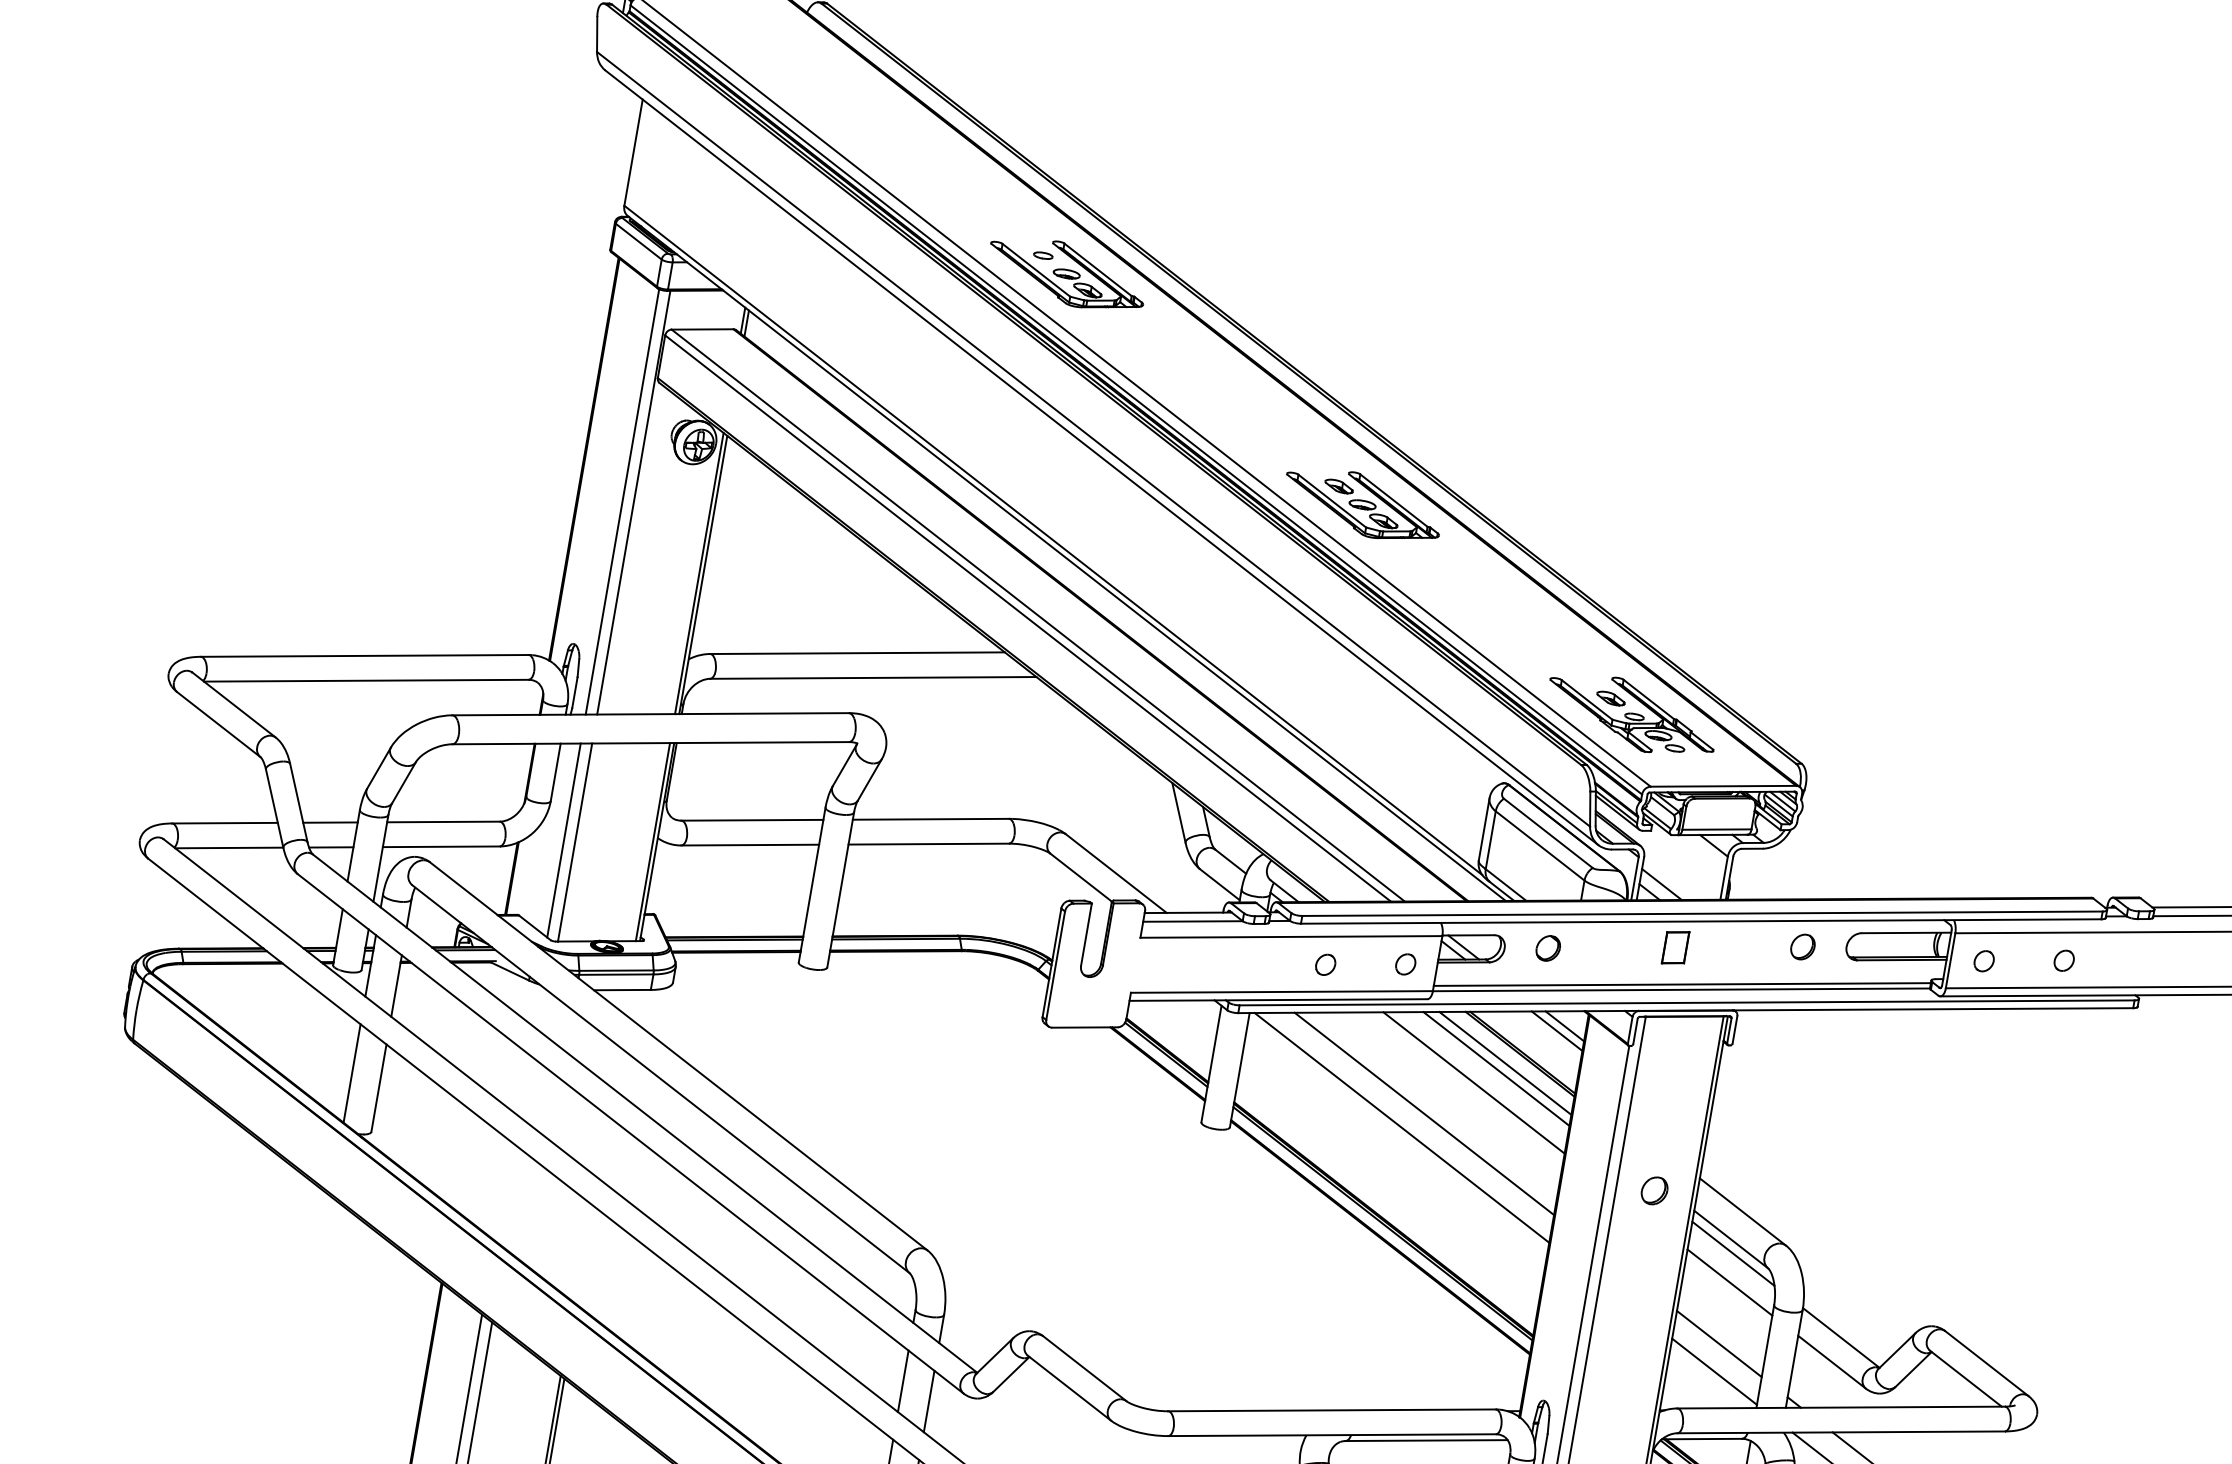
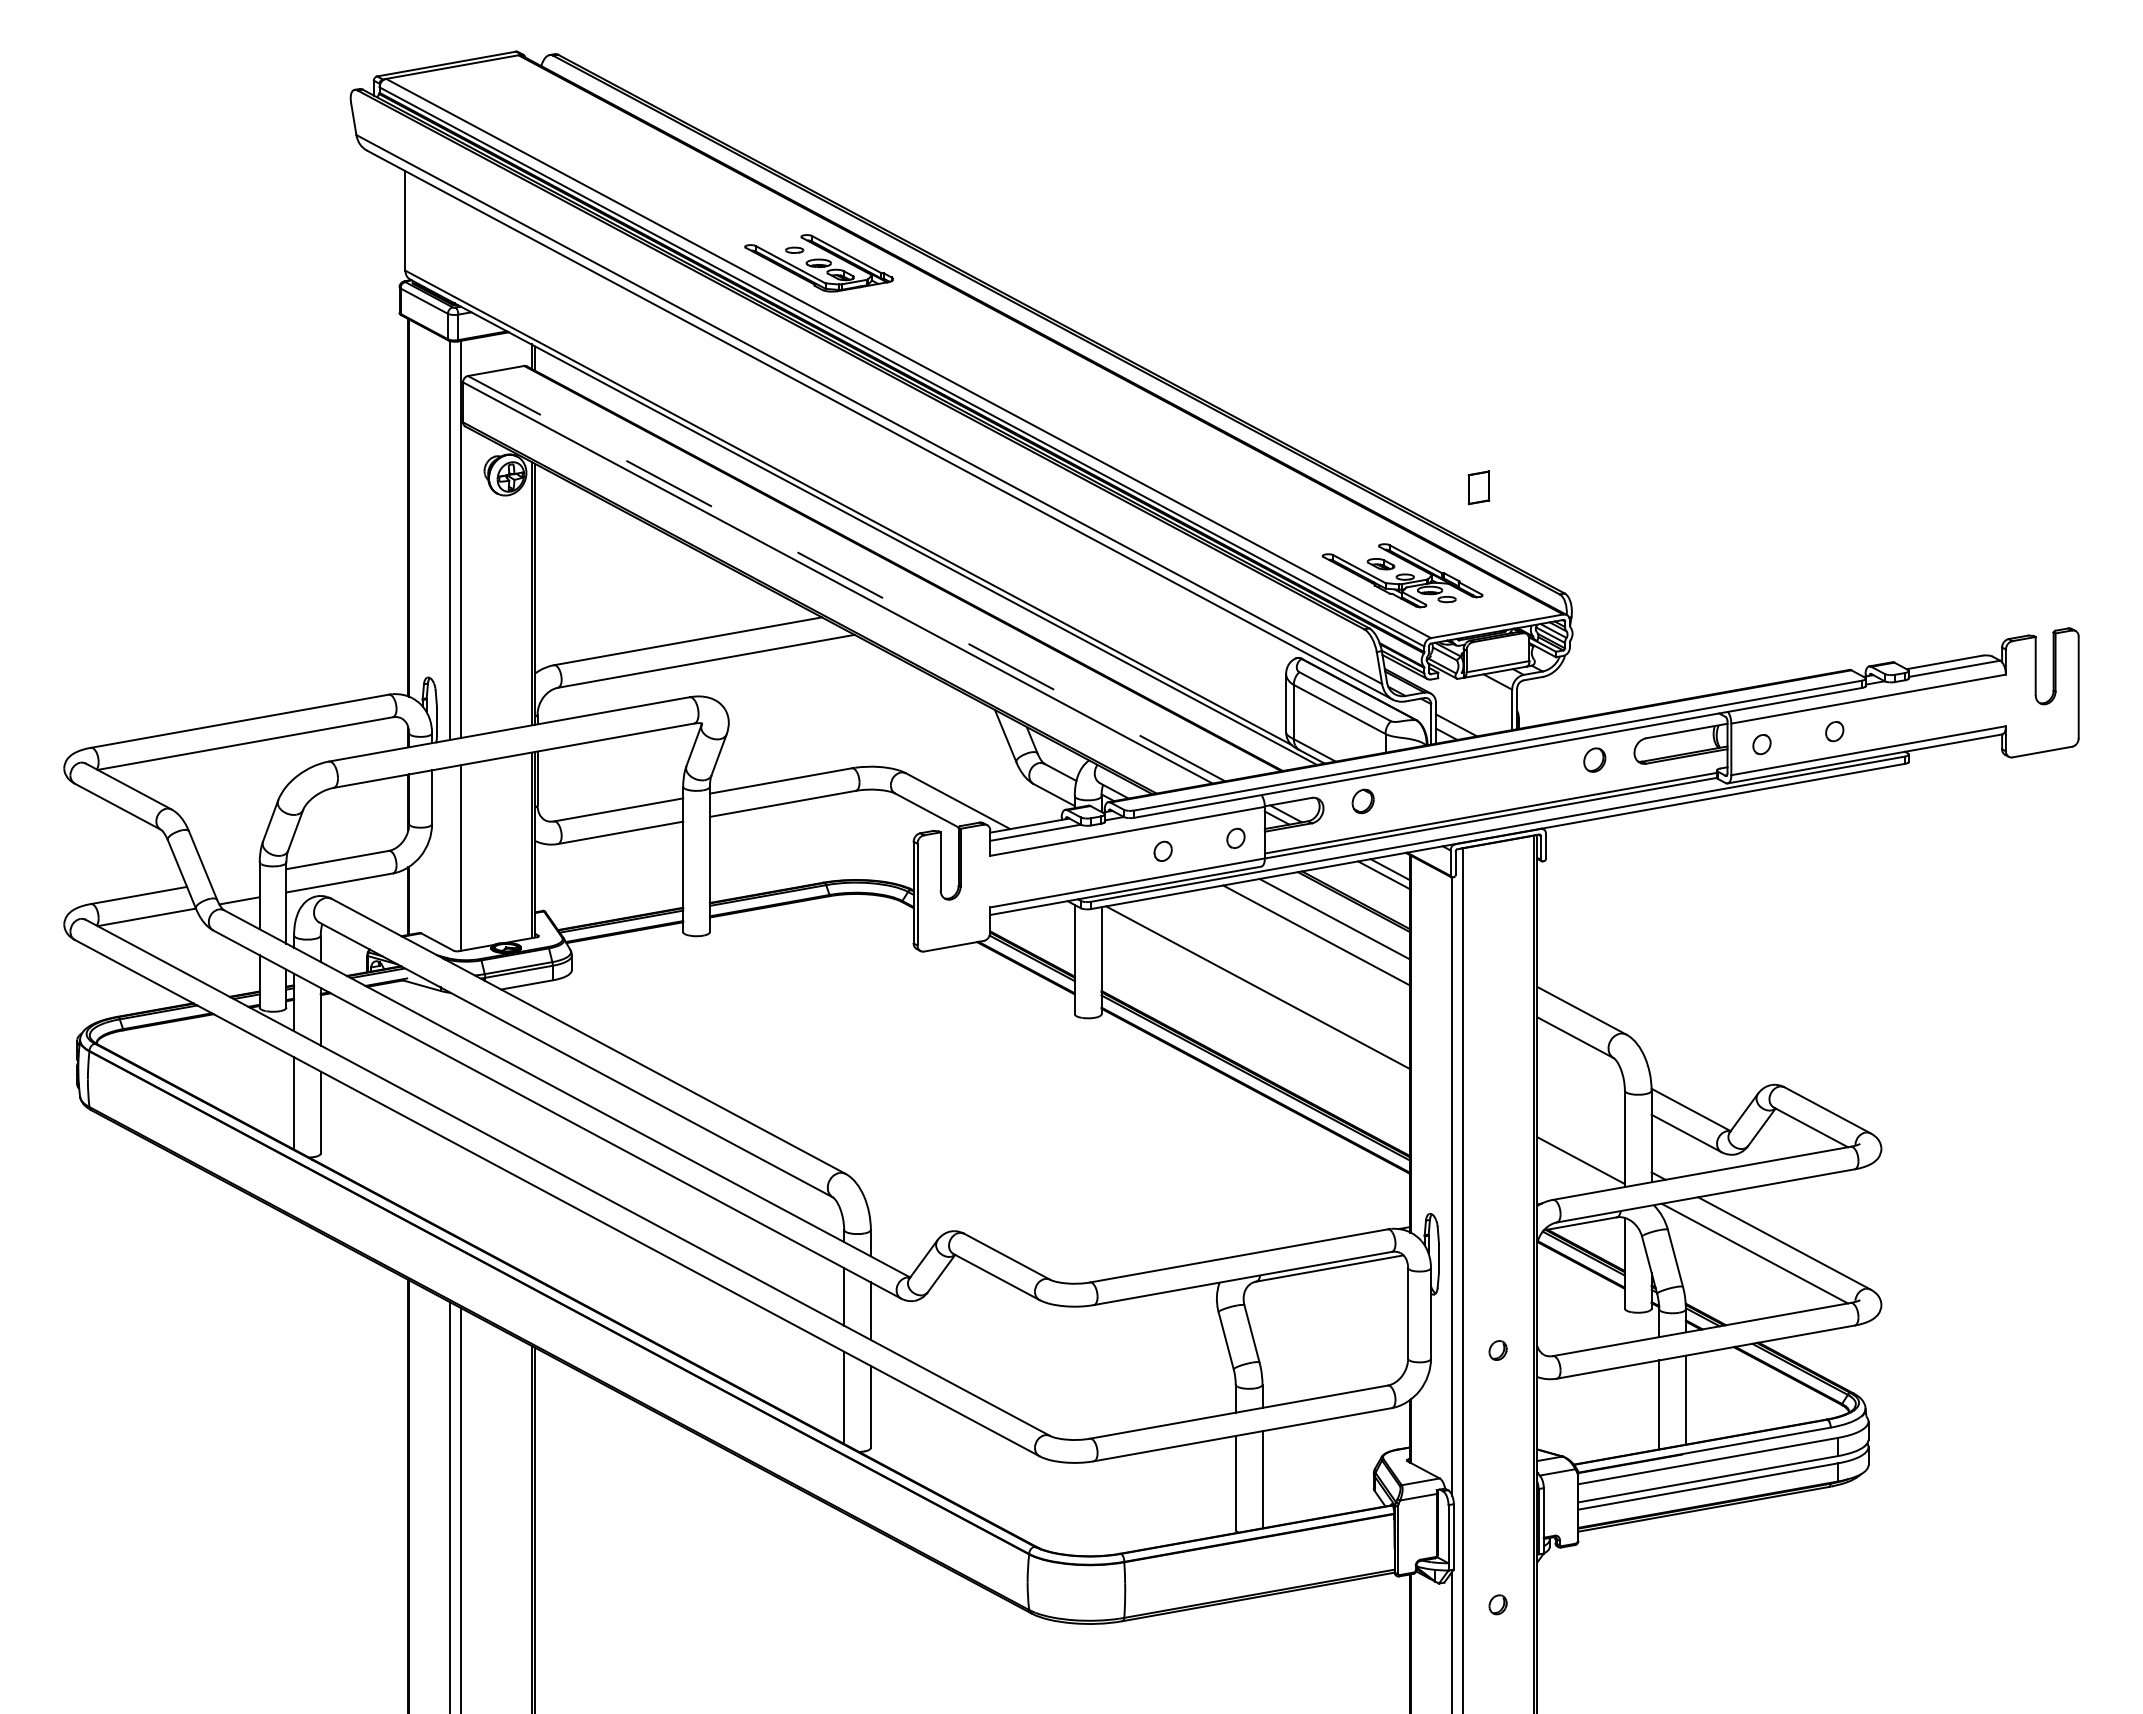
part: (1362, 504) -> (1124, 426), removed
line: (1038, 615) -> (846, 578), solid -> dashed
line: (330, 821) -> (234, 877), removed
line: (564, 840) -> (450, 857), removed
part: (1675, 947) -> (1478, 487), moved
line: (1505, 1063) -> (1342, 912), removed
line: (1424, 1113) -> (1276, 971), removed
part: (1653, 1190) -> (1497, 1005), removed
line: (1733, 1253) -> (1579, 1050), removed
line: (1729, 1281) -> (1580, 1076), removed
line: (1718, 1343) -> (1580, 1134), removed

